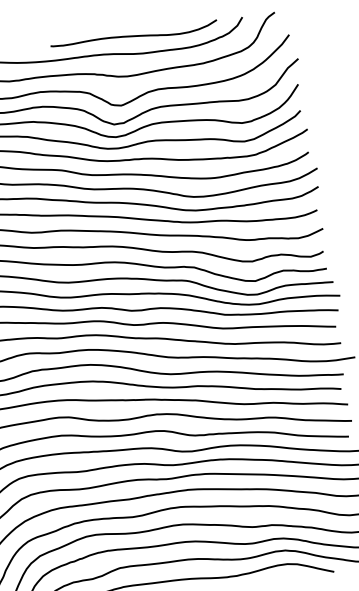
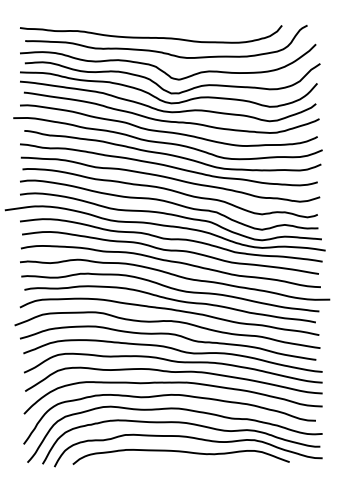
curve: (134, 37) -> (196, 28), removed

